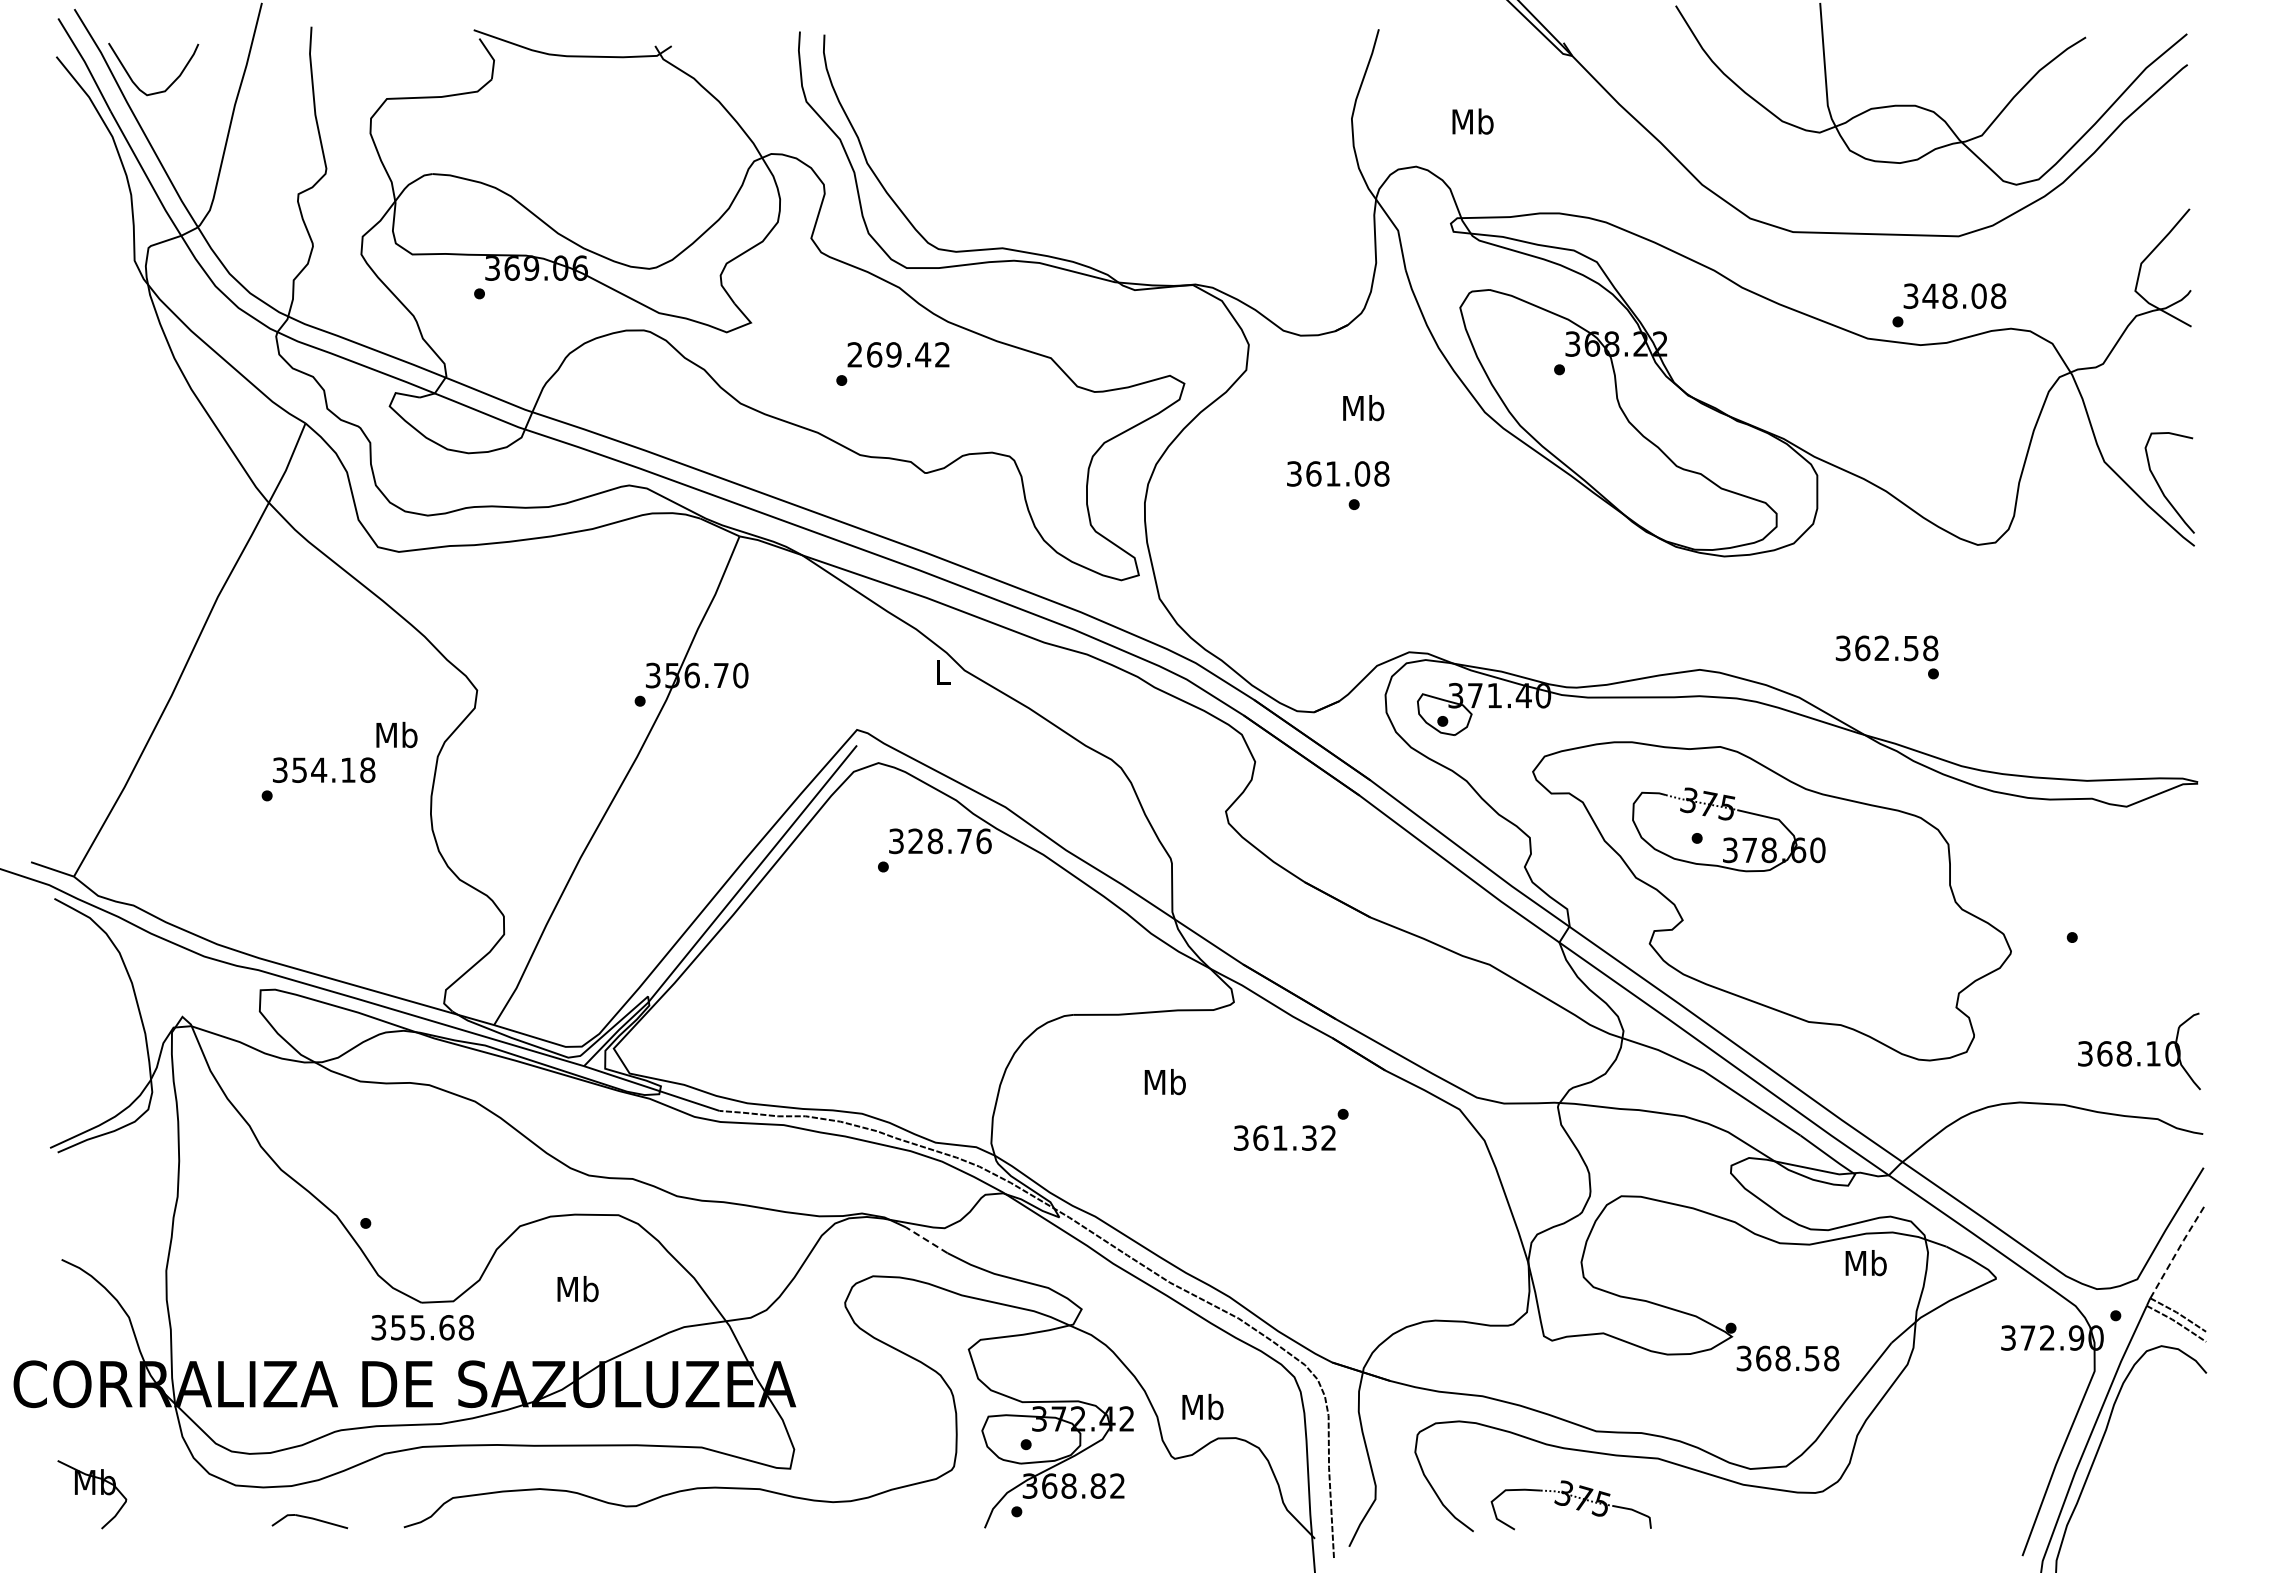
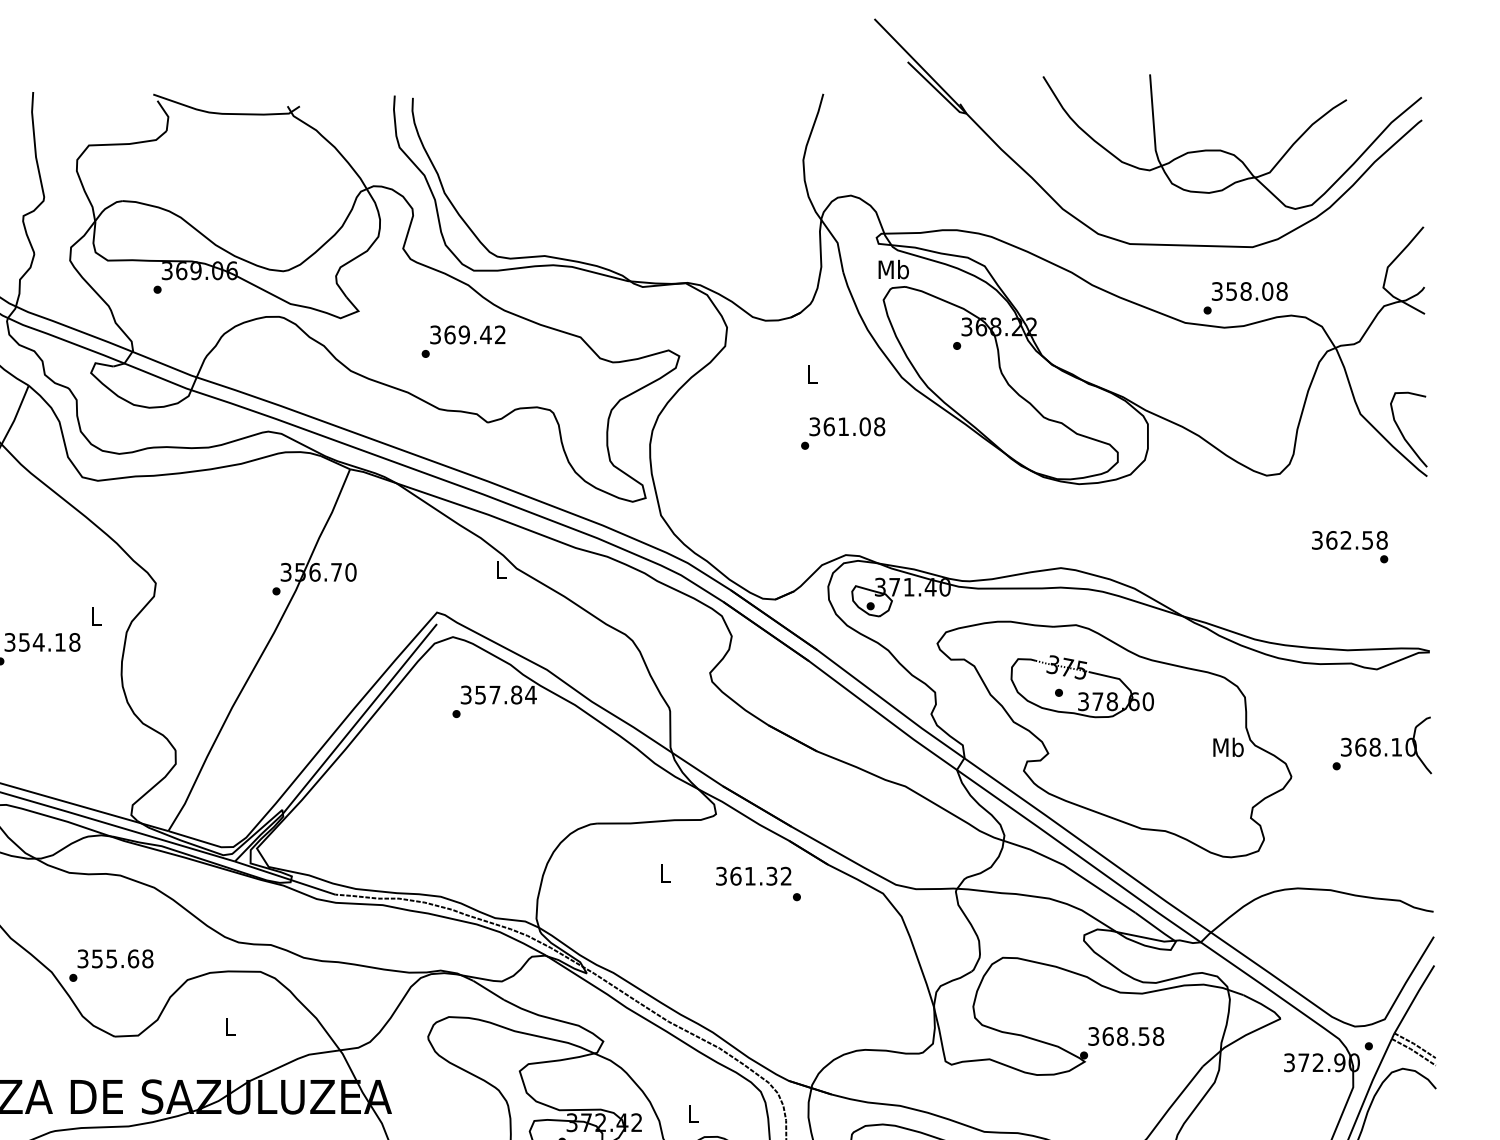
text: (1472, 121) -> (893, 269), moved
text: (1930, 295) -> (1231, 290), 348.08 -> 358.08
text: (854, 354) -> (435, 334), 269.42 -> 369.42
text: (1363, 408) -> (811, 374), Mb -> L
text: (1338, 473) -> (847, 426), moved
text: (1886, 657) -> (1349, 547), moved
text: (396, 734) -> (96, 615), Mb -> L
text: (950, 841) -> (506, 695), 328.76 -> 357.84
part: (2131, 1048) -> (1380, 743), moved
text: (1164, 1082) -> (664, 873), Mb -> L
text: (1284, 1137) -> (753, 875), moved
line: (926, 1240) -> (488, 990), dashed -> solid
line: (2177, 1251) -> (1414, 998), dashed -> solid
text: (1865, 1263) -> (1228, 747), moved
text: (577, 1289) -> (230, 1026), Mb -> L
text: (422, 1327) -> (115, 958), moved
text: (1787, 1358) -> (1125, 1036), moved
text: (1202, 1406) -> (692, 1113), Mb -> L

